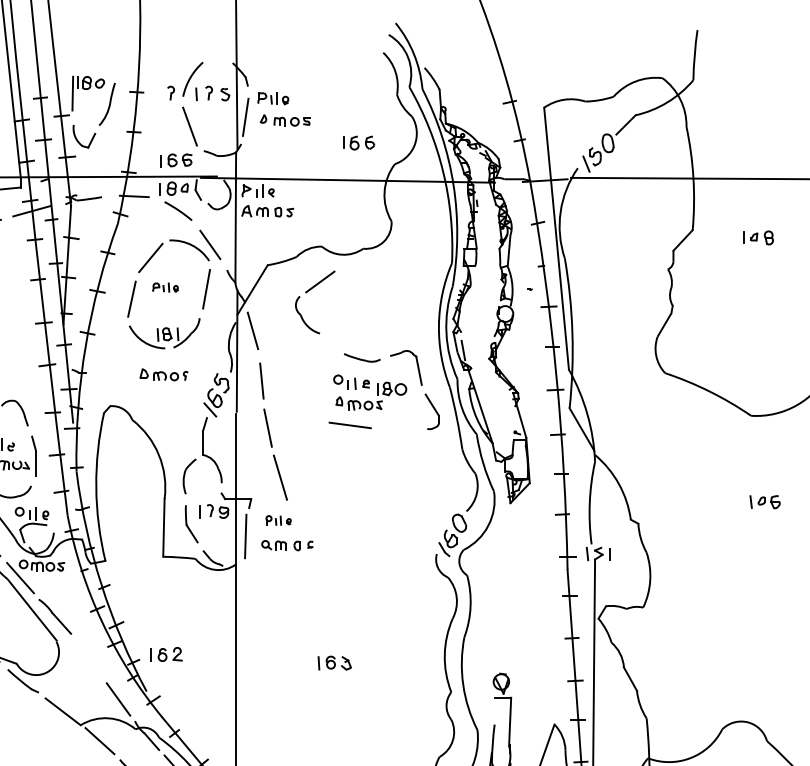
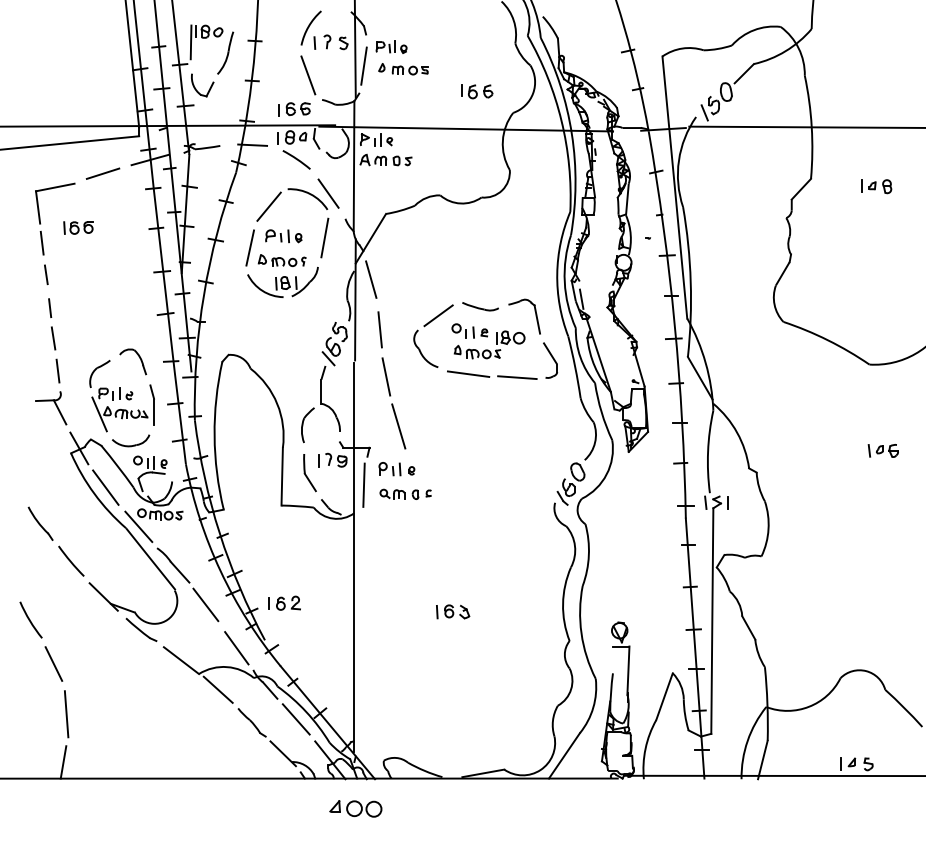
part: (171, 92) -> (289, 41), removed
part: (165, 287) -> (283, 236), size x1.43
part: (309, 291) -> (427, 325), moved
part: (163, 374) -> (281, 260), moved
line: (399, 428) -> (517, 377), added
part: (278, 520) -> (396, 469), size x1.43
line: (87, 655) -> (205, 604), added

